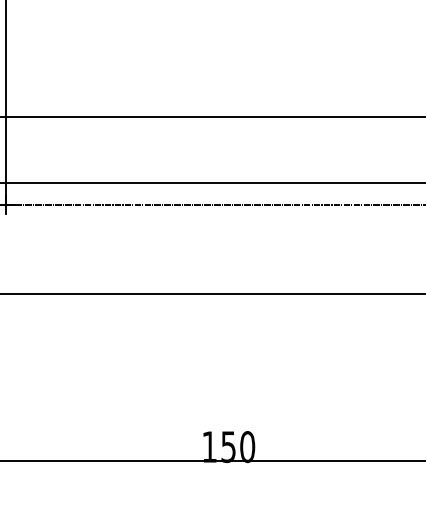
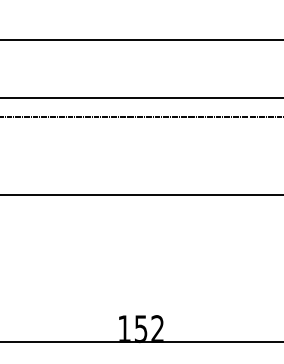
text: (247, 447) -> (157, 329), 150 -> 152

